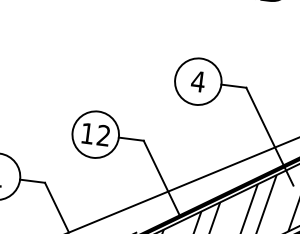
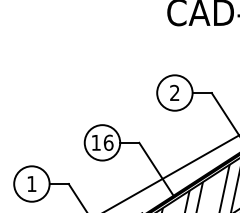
text: (197, 80) -> (174, 92), 4 -> 2
text: (103, 135) -> (108, 142), 12 -> 16

